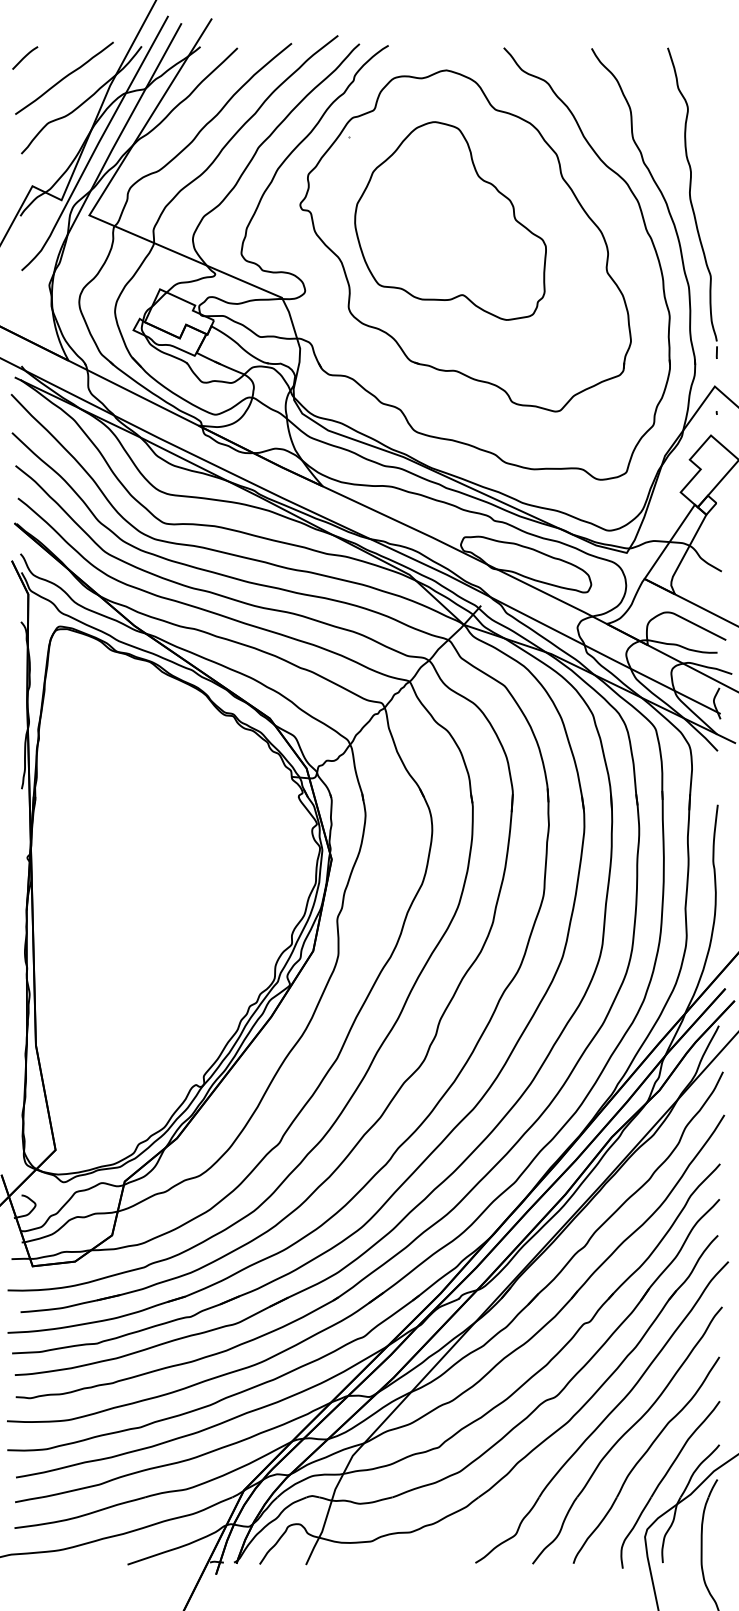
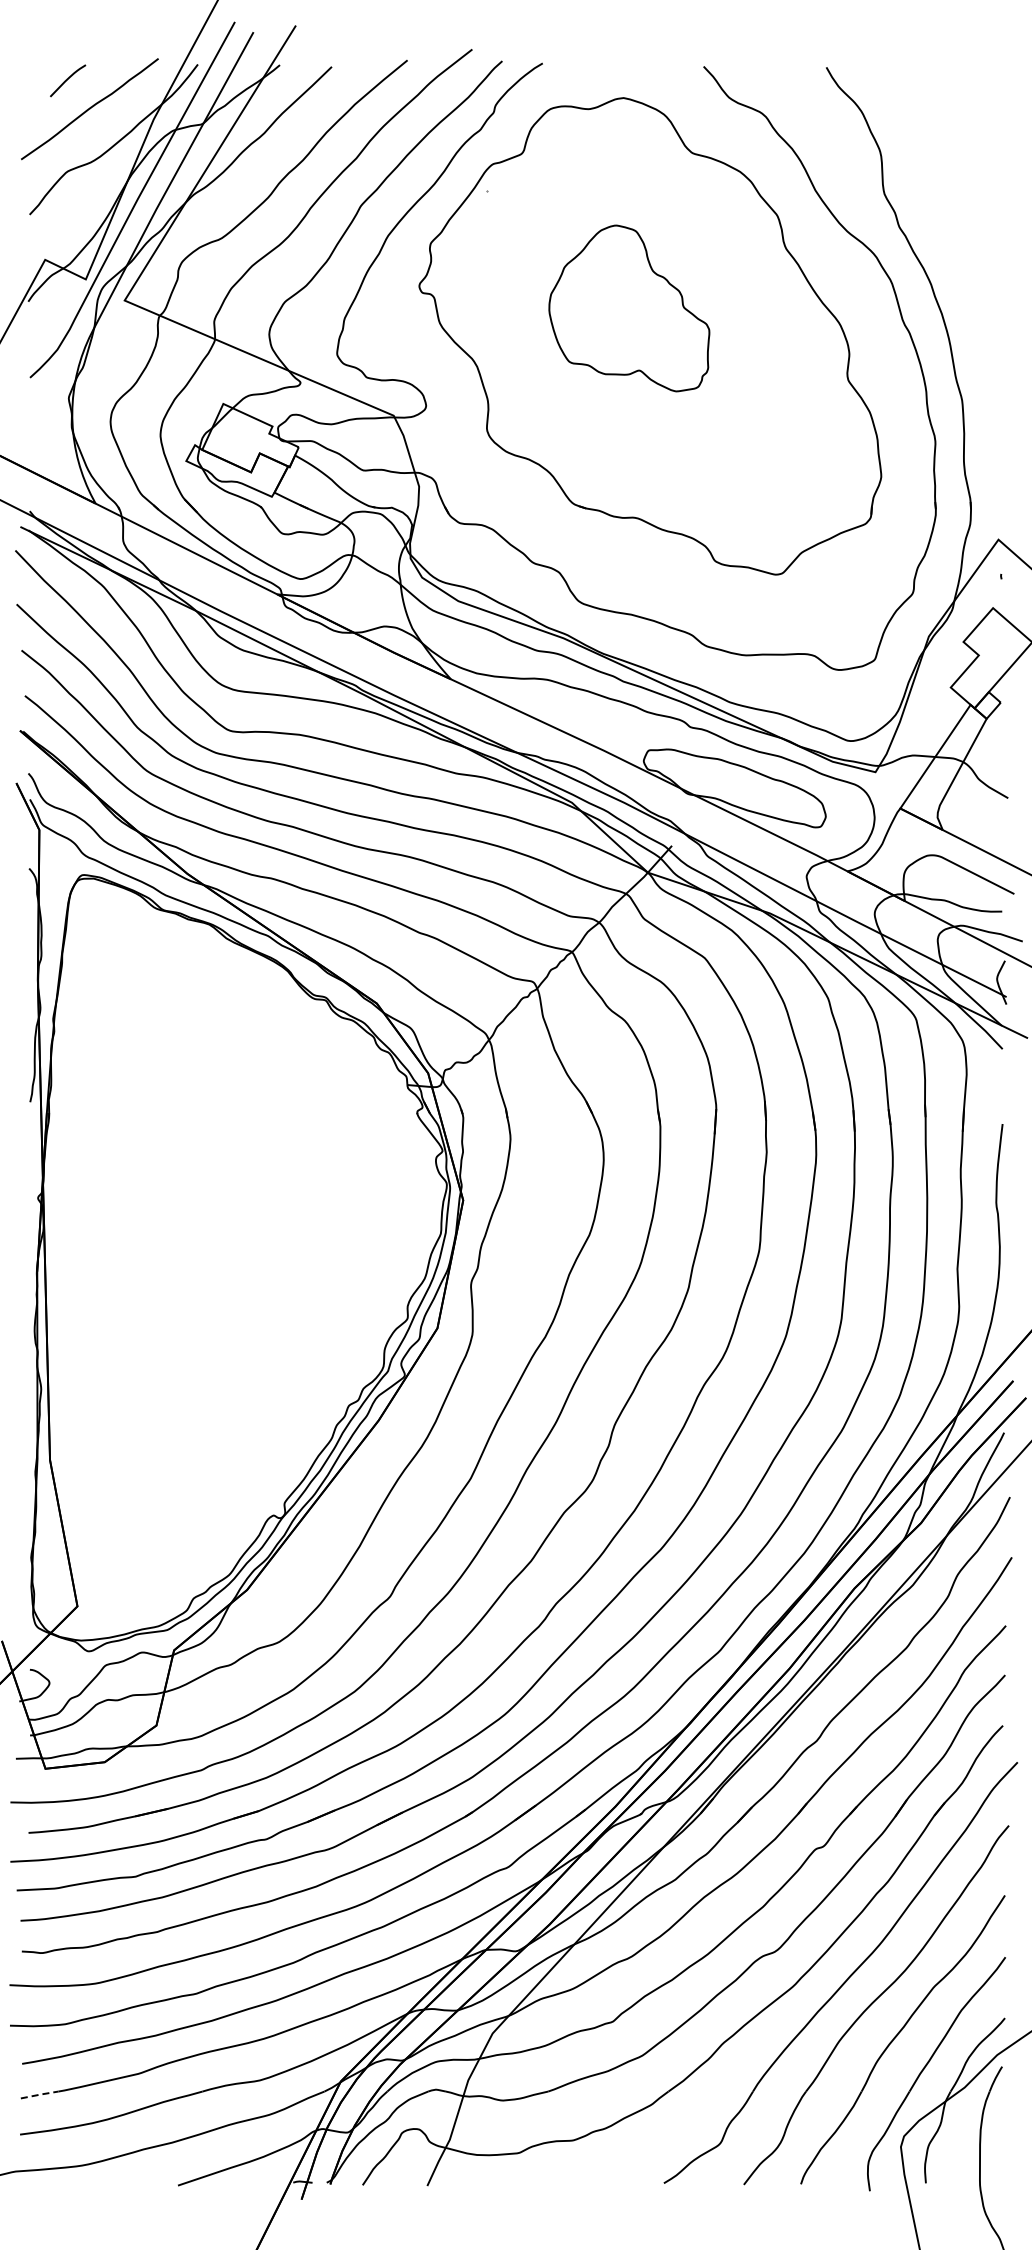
curve: (25, 57) -> (68, 79), moved
part: (692, 203) -> (967, 283), removed
part: (450, 221) -> (629, 308), size x0.6
line: (29, 1499) -> (40, 2094), solid -> dashed

